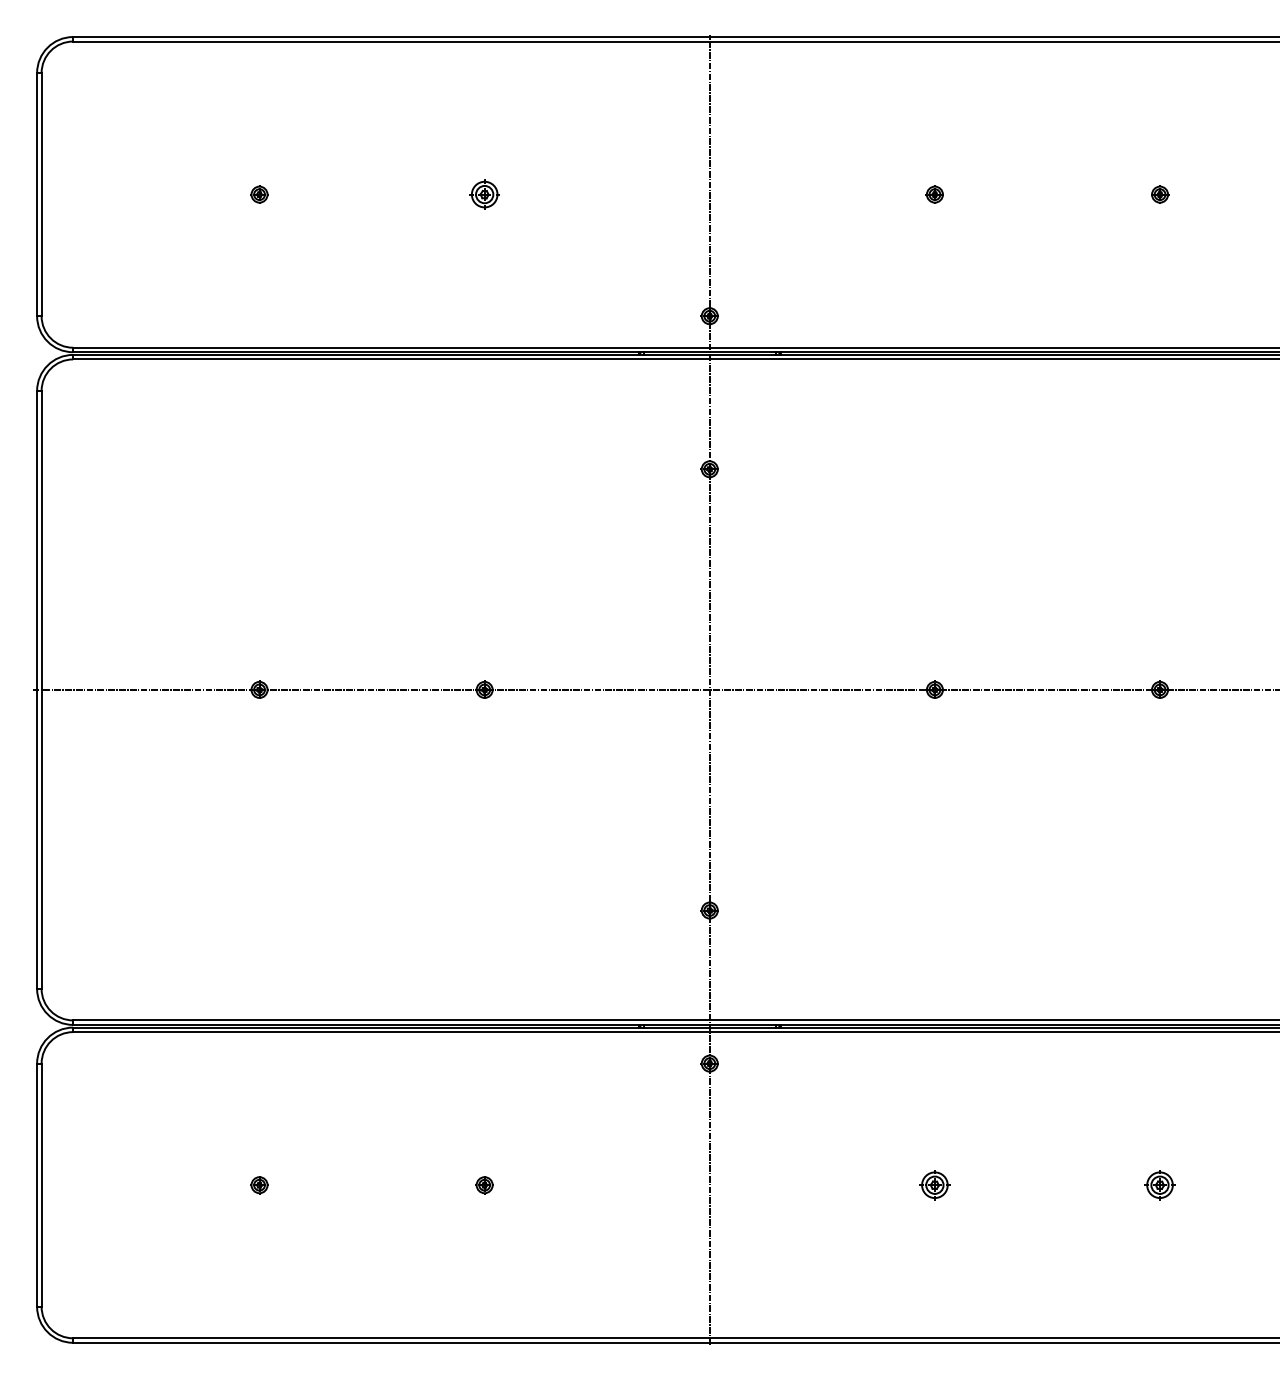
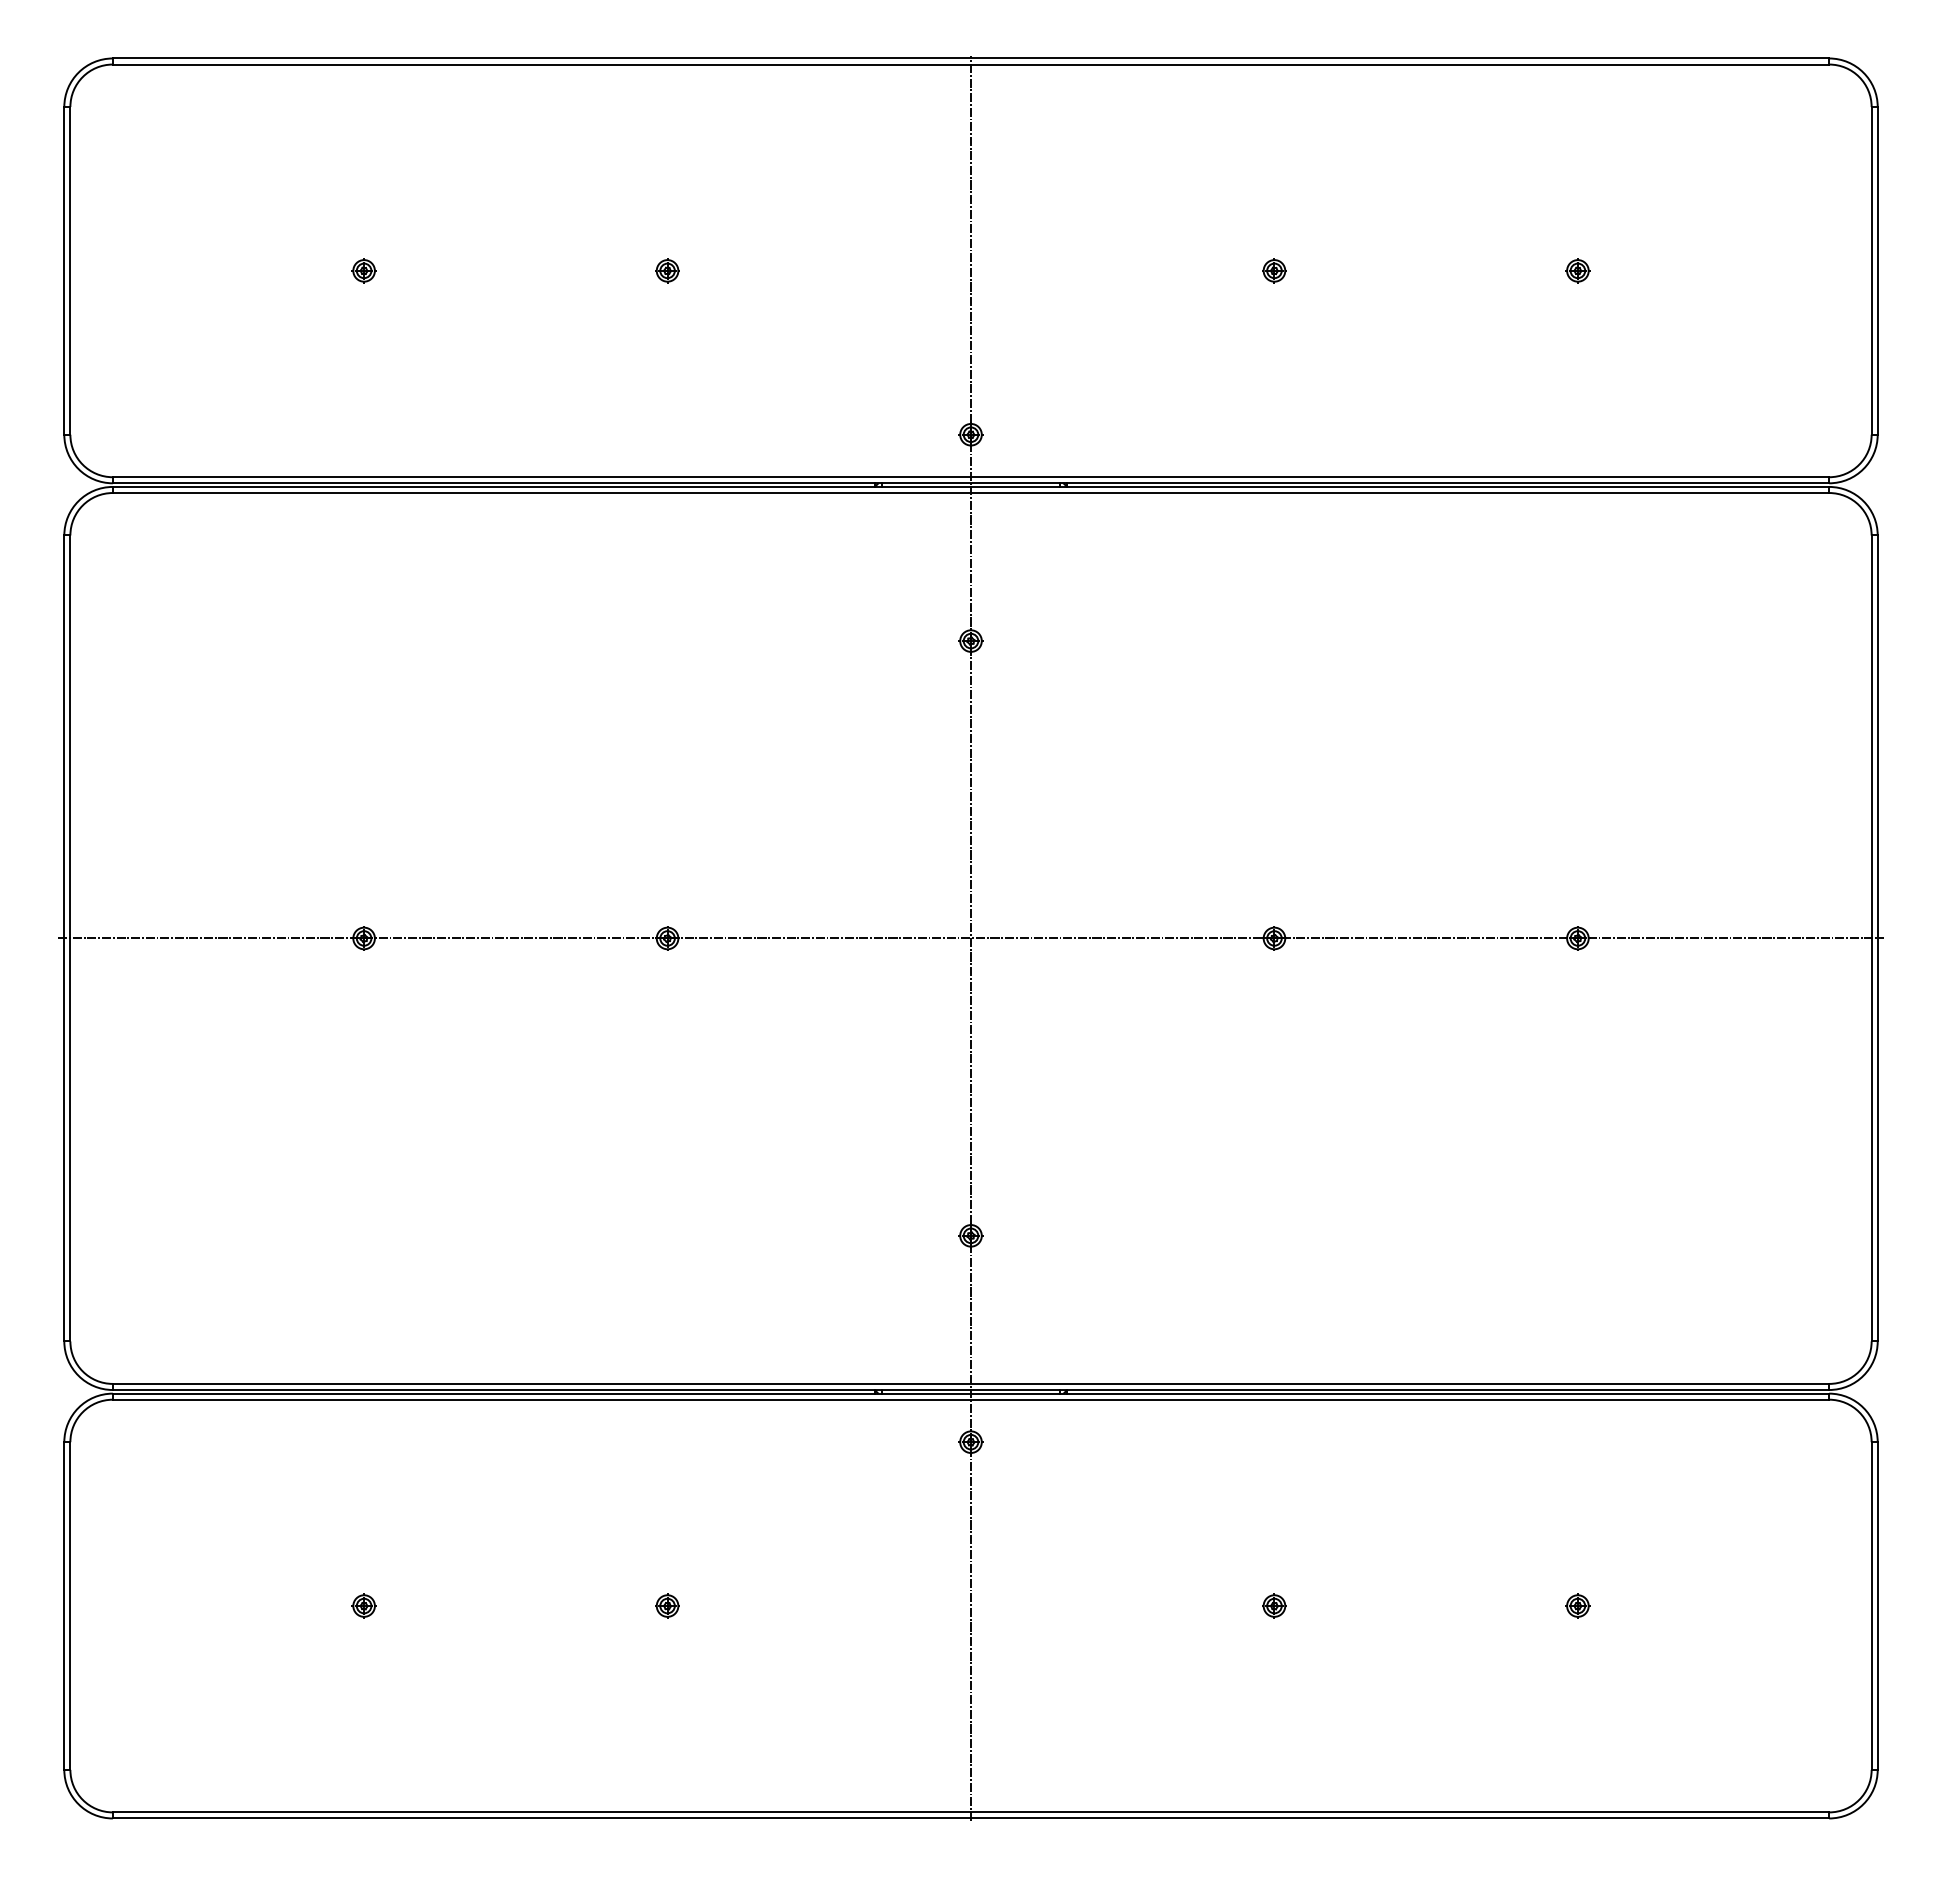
part: (484, 194) -> (667, 270), size x0.62
part: (934, 1184) -> (1274, 1605), size x0.62
part: (1159, 1184) -> (1577, 1605), size x0.62

